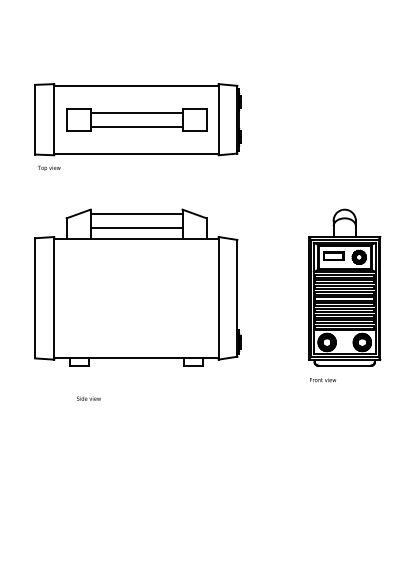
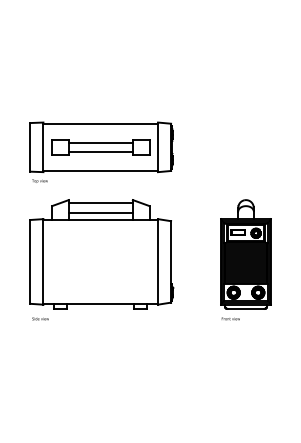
part: (137, 125) -> (101, 151), moved
text: (88, 398) -> (40, 318), moved

